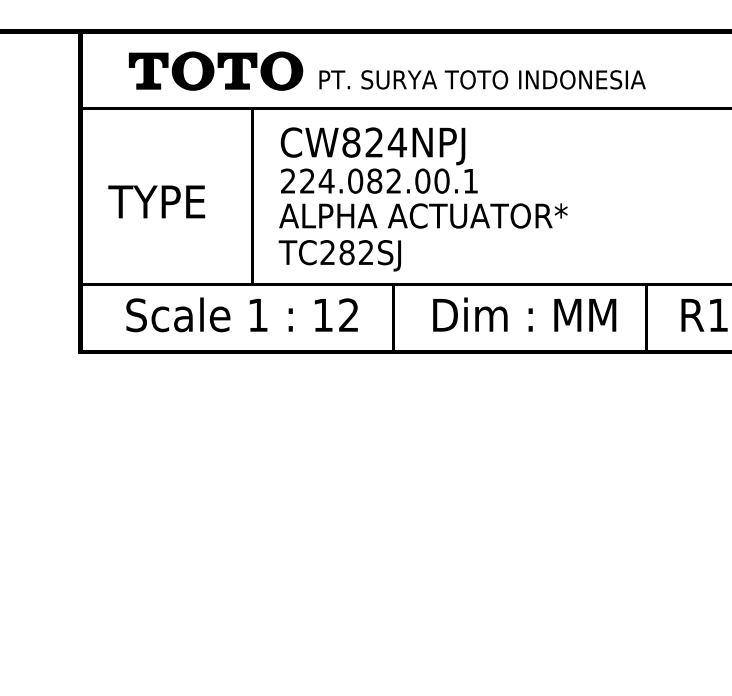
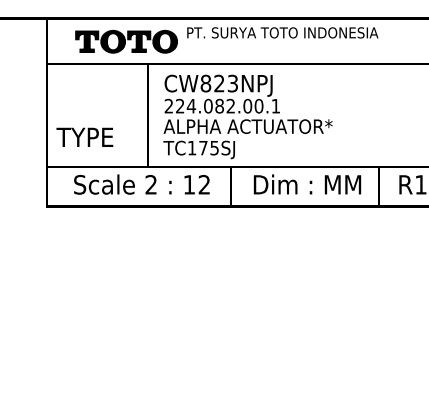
text: (482, 79) -> (282, 32), moved
text: (396, 142) -> (232, 83), CW824NPJ -> CW823NPJ
text: (156, 200) -> (84, 136), moved
text: (345, 251) -> (202, 147), TC282SJ -> TC175SJ
text: (256, 314) -> (150, 184), 1 -> 2

